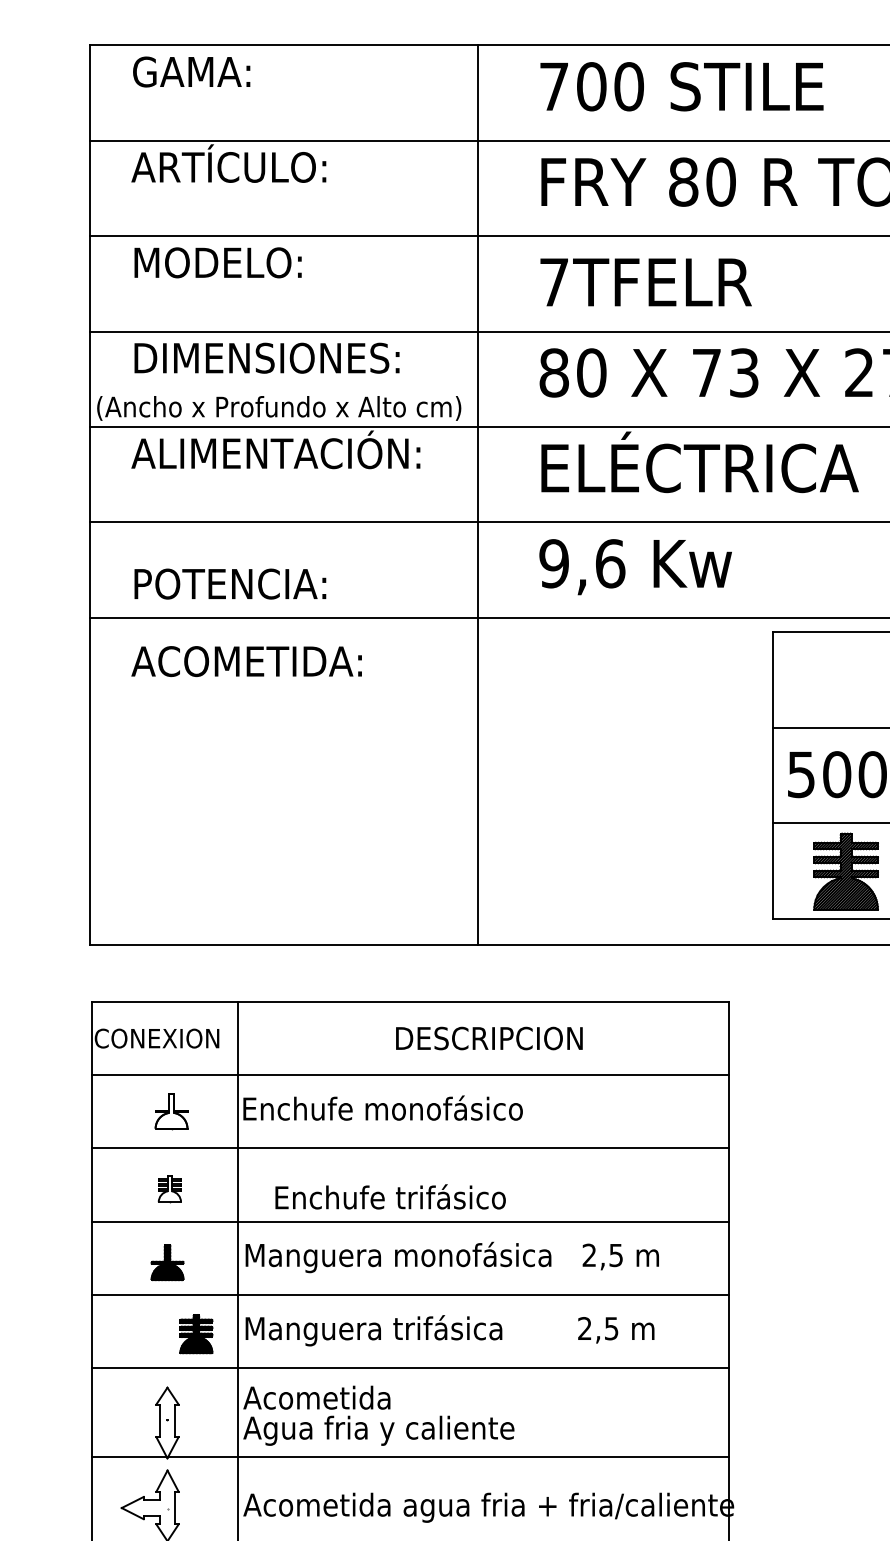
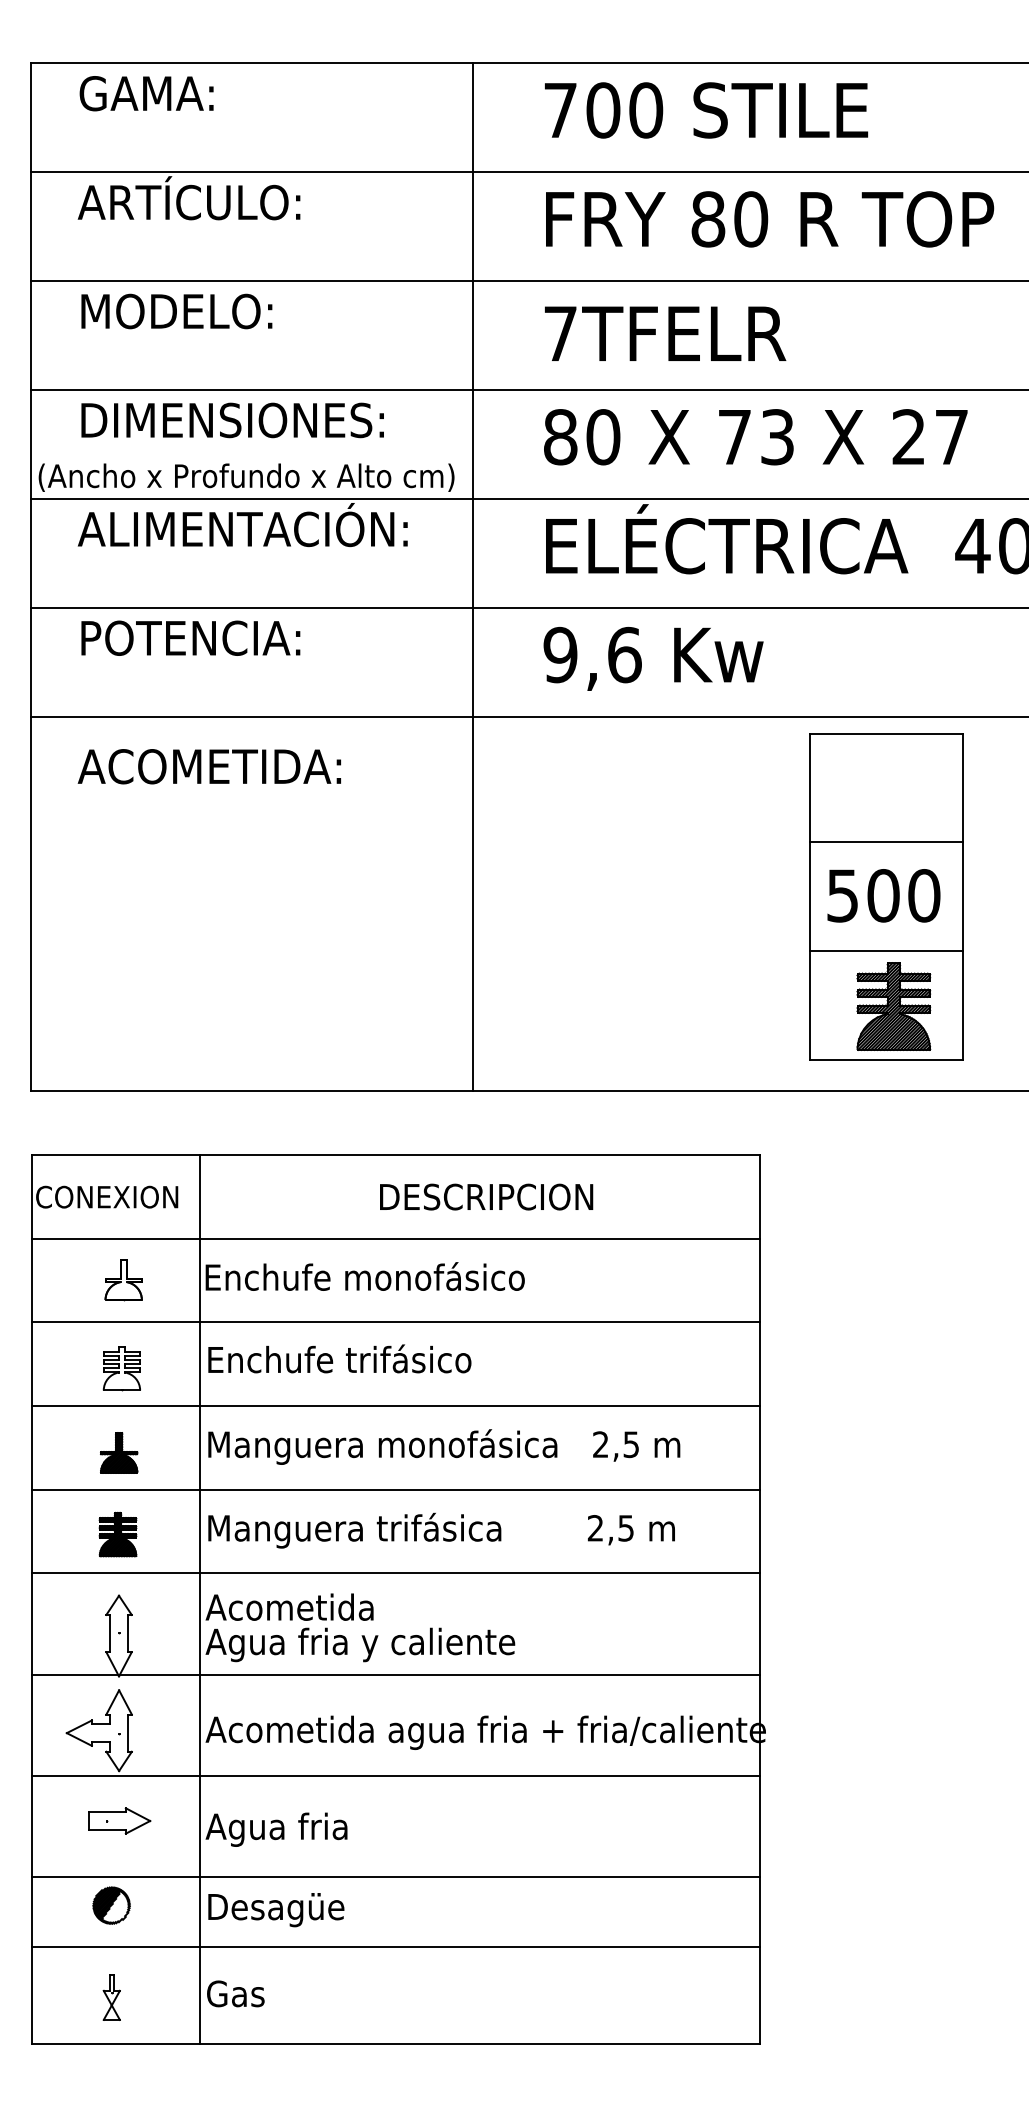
text: (230, 583) -> (190, 637), moved
part: (169, 1188) -> (121, 1368), size x1.43
text: (390, 1196) -> (339, 1358), moved
part: (195, 1334) -> (117, 1534), moved

